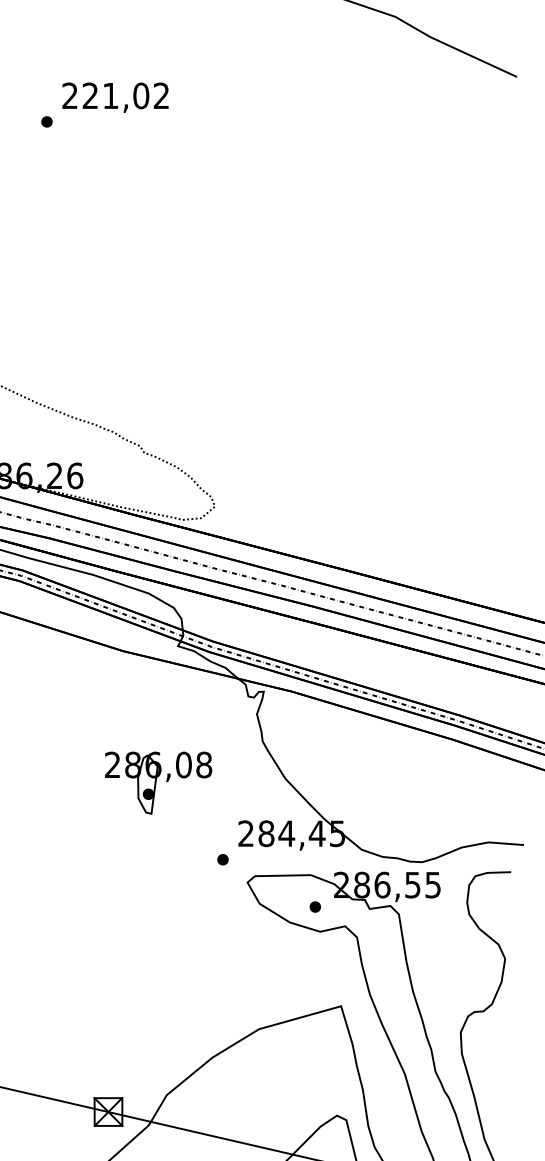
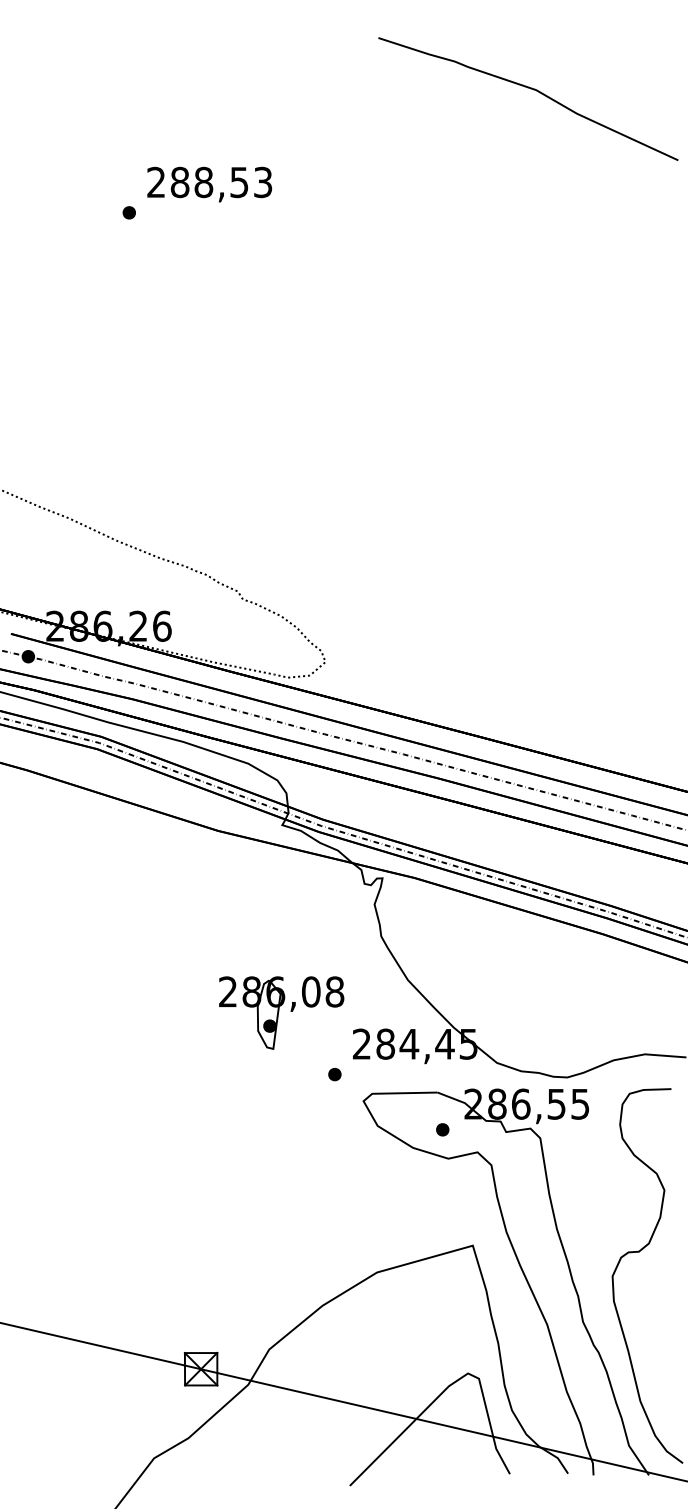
text: (125, 95) -> (221, 182), 221,02 -> 288,53
part: (158, 782) -> (281, 1012), moved

